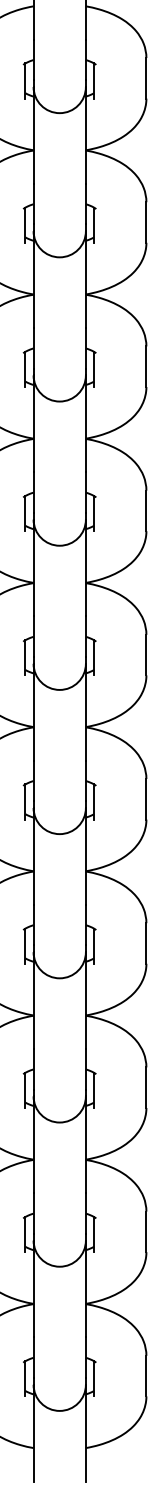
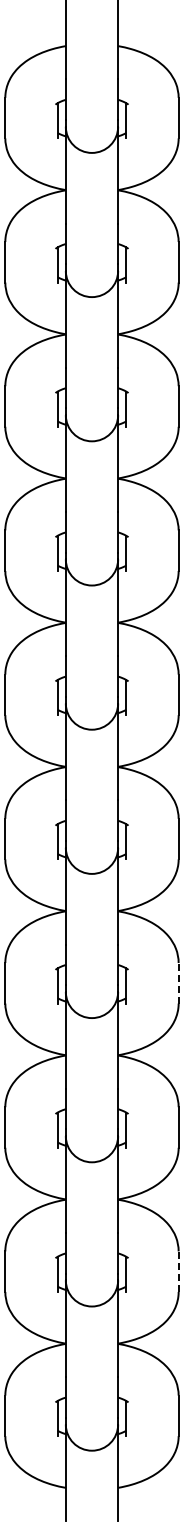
line: (146, 942) -> (178, 982), solid -> dashed
line: (146, 1231) -> (178, 1271), solid -> dashed

